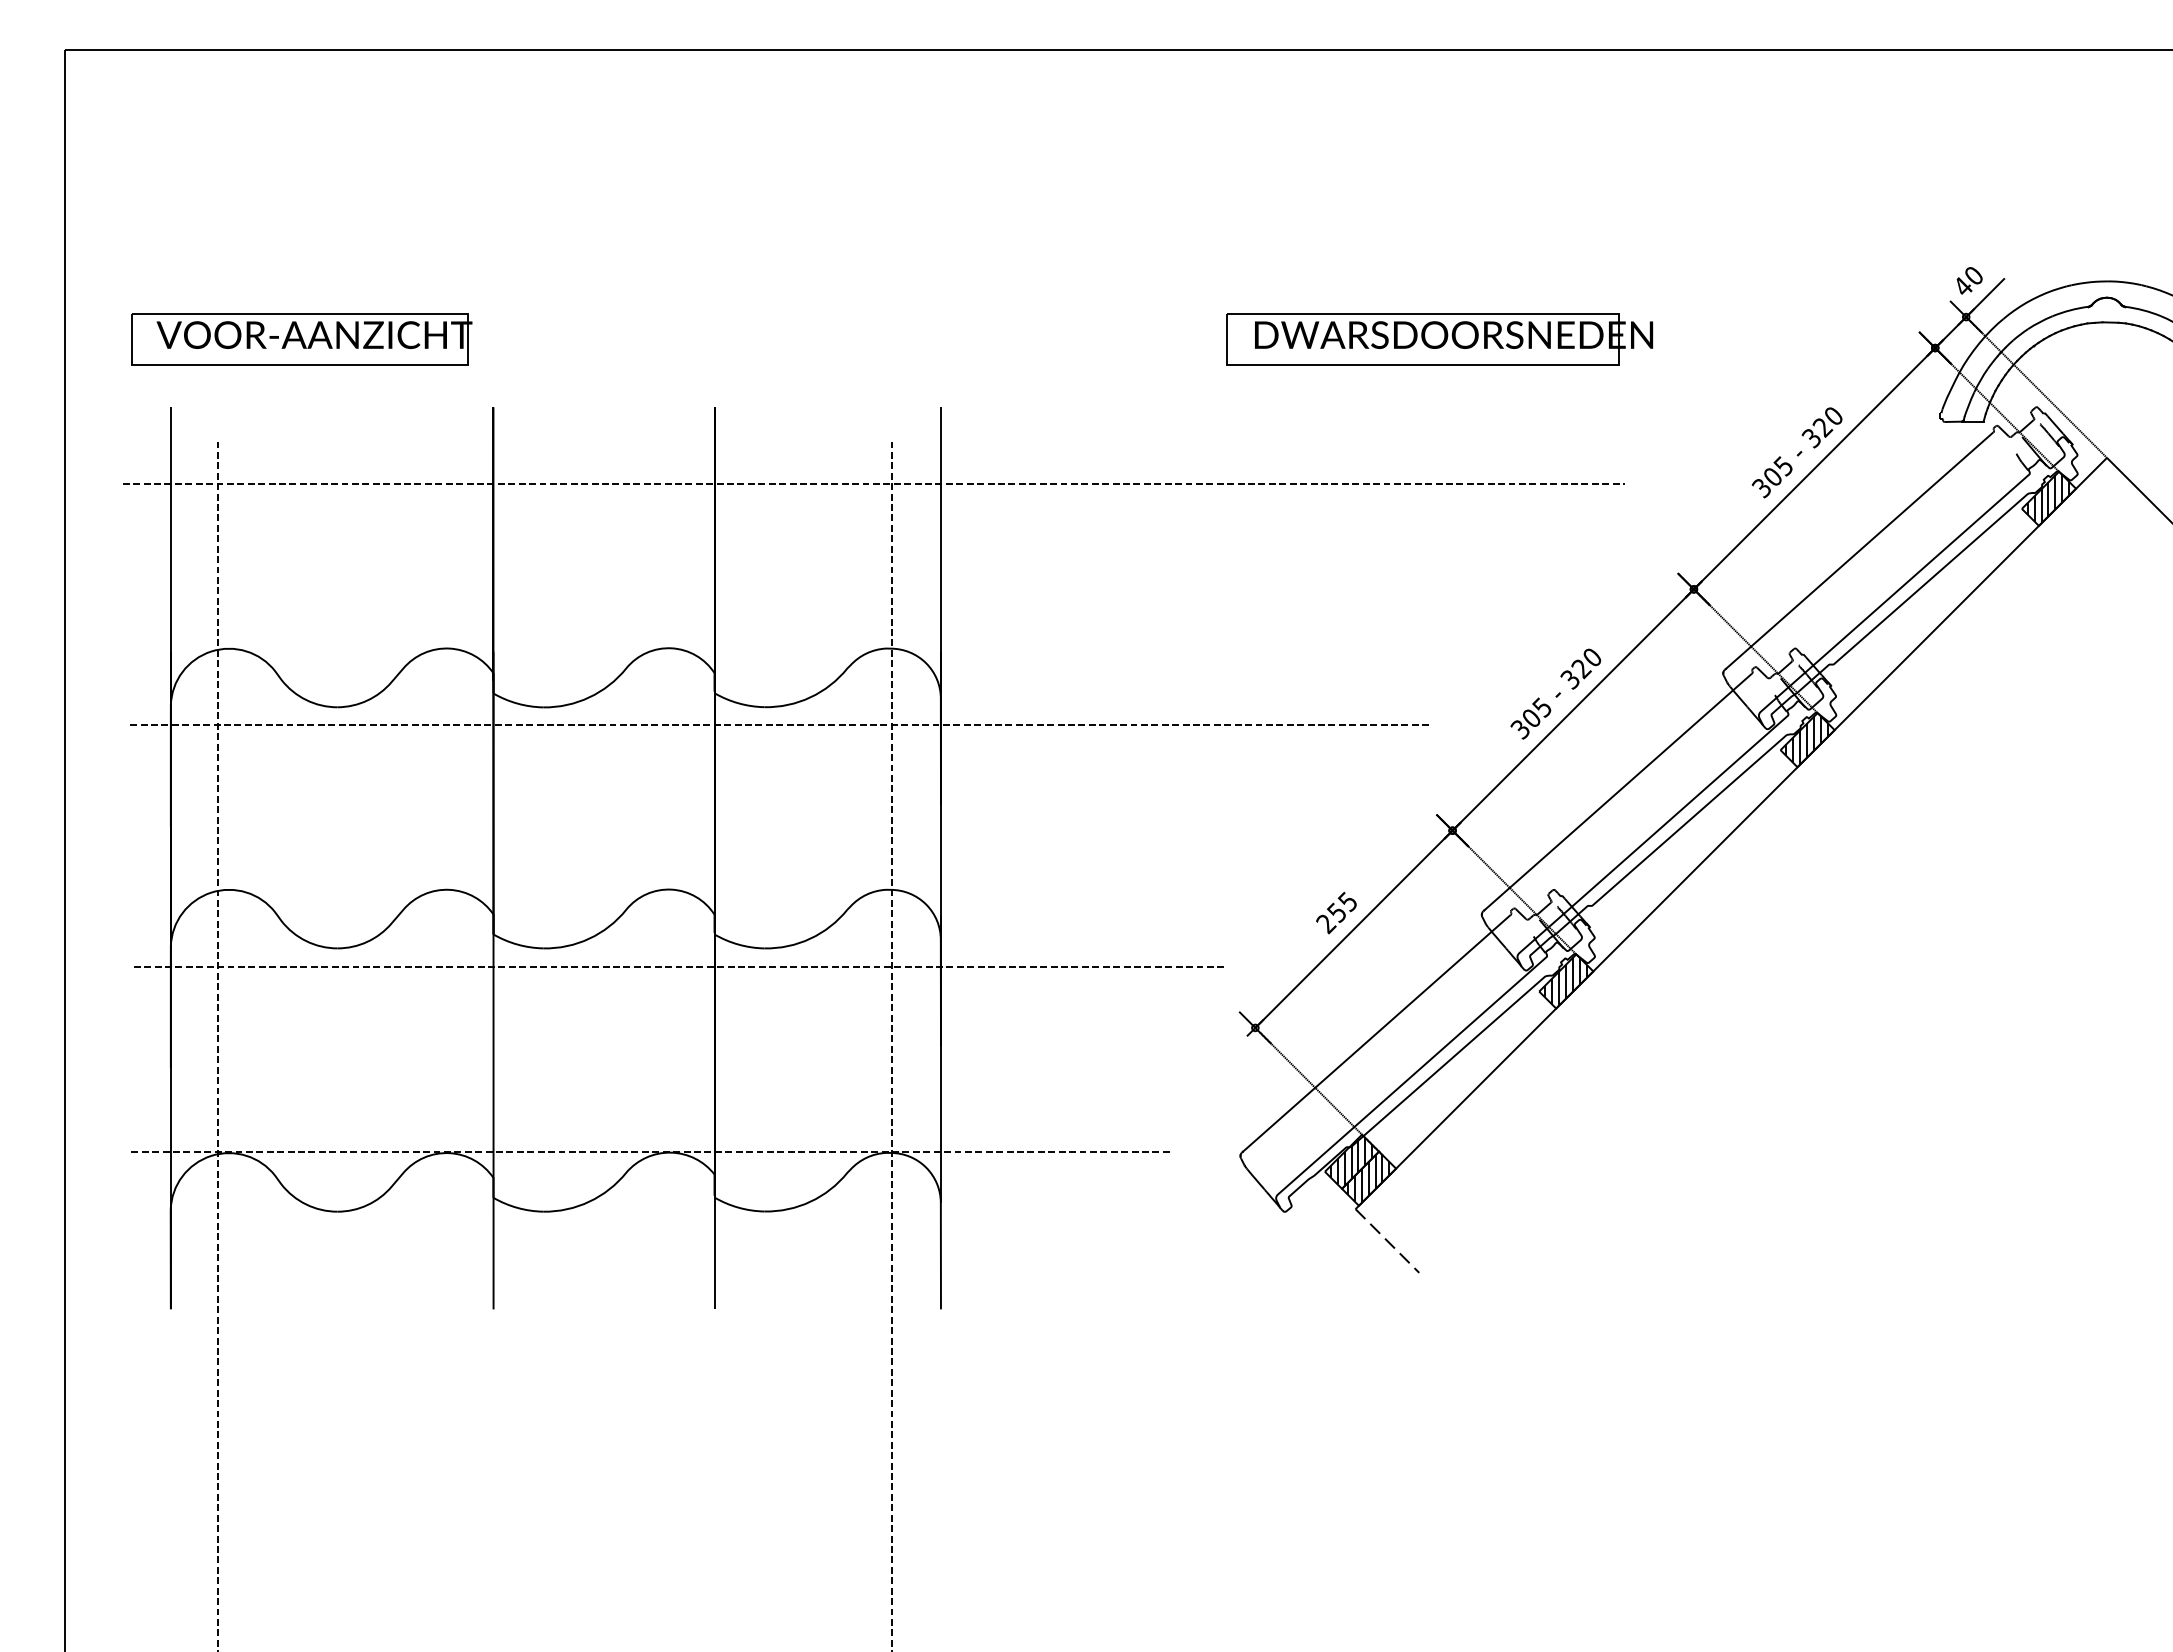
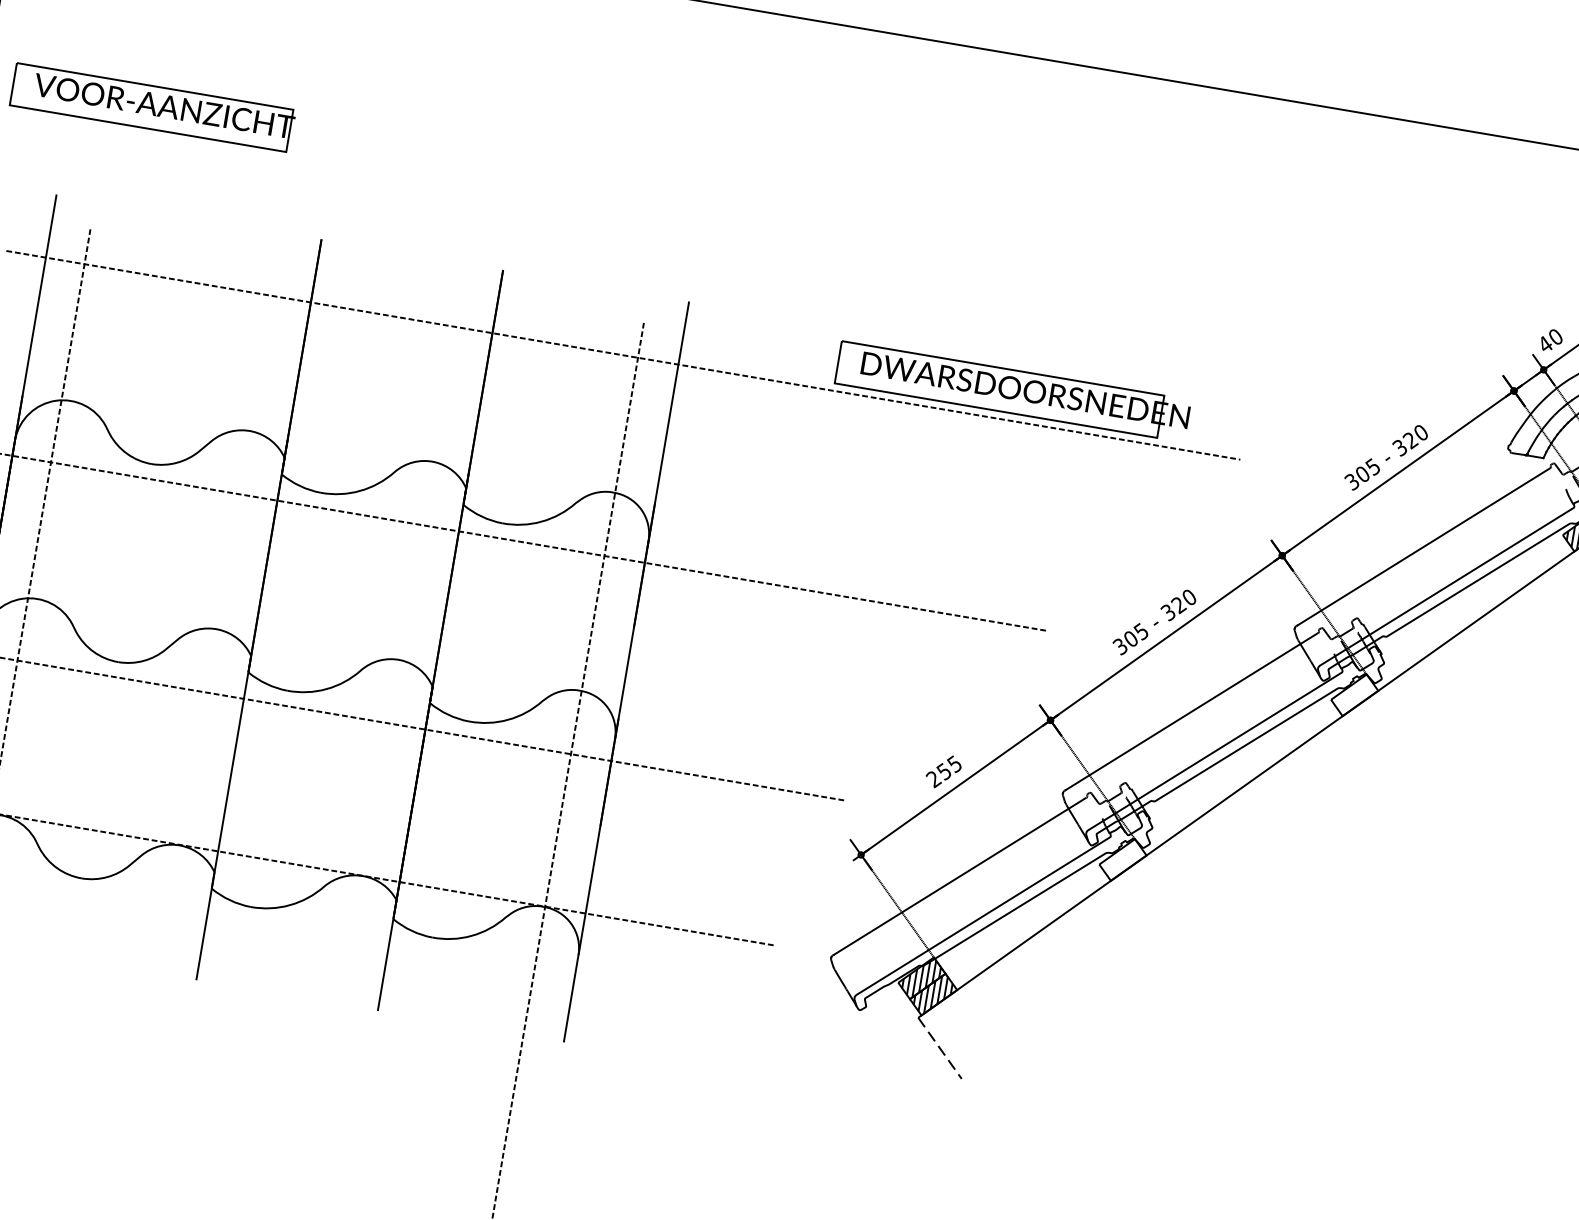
part: (301, 339) -> (152, 107), moved
part: (1439, 339) -> (1013, 391), moved
hatch: (1806, 740) -> (1353, 695), removed
hatch: (1565, 981) -> (1122, 859), removed

